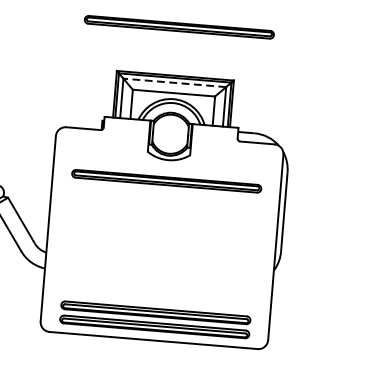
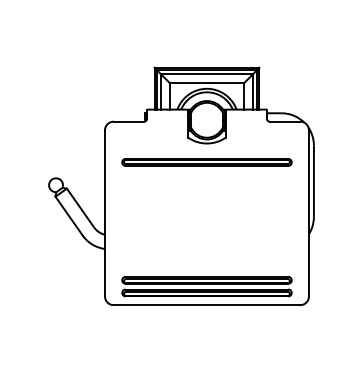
part: (178, 27) -> (206, 24), removed
line: (174, 83) -> (206, 74), dashed -> solid

